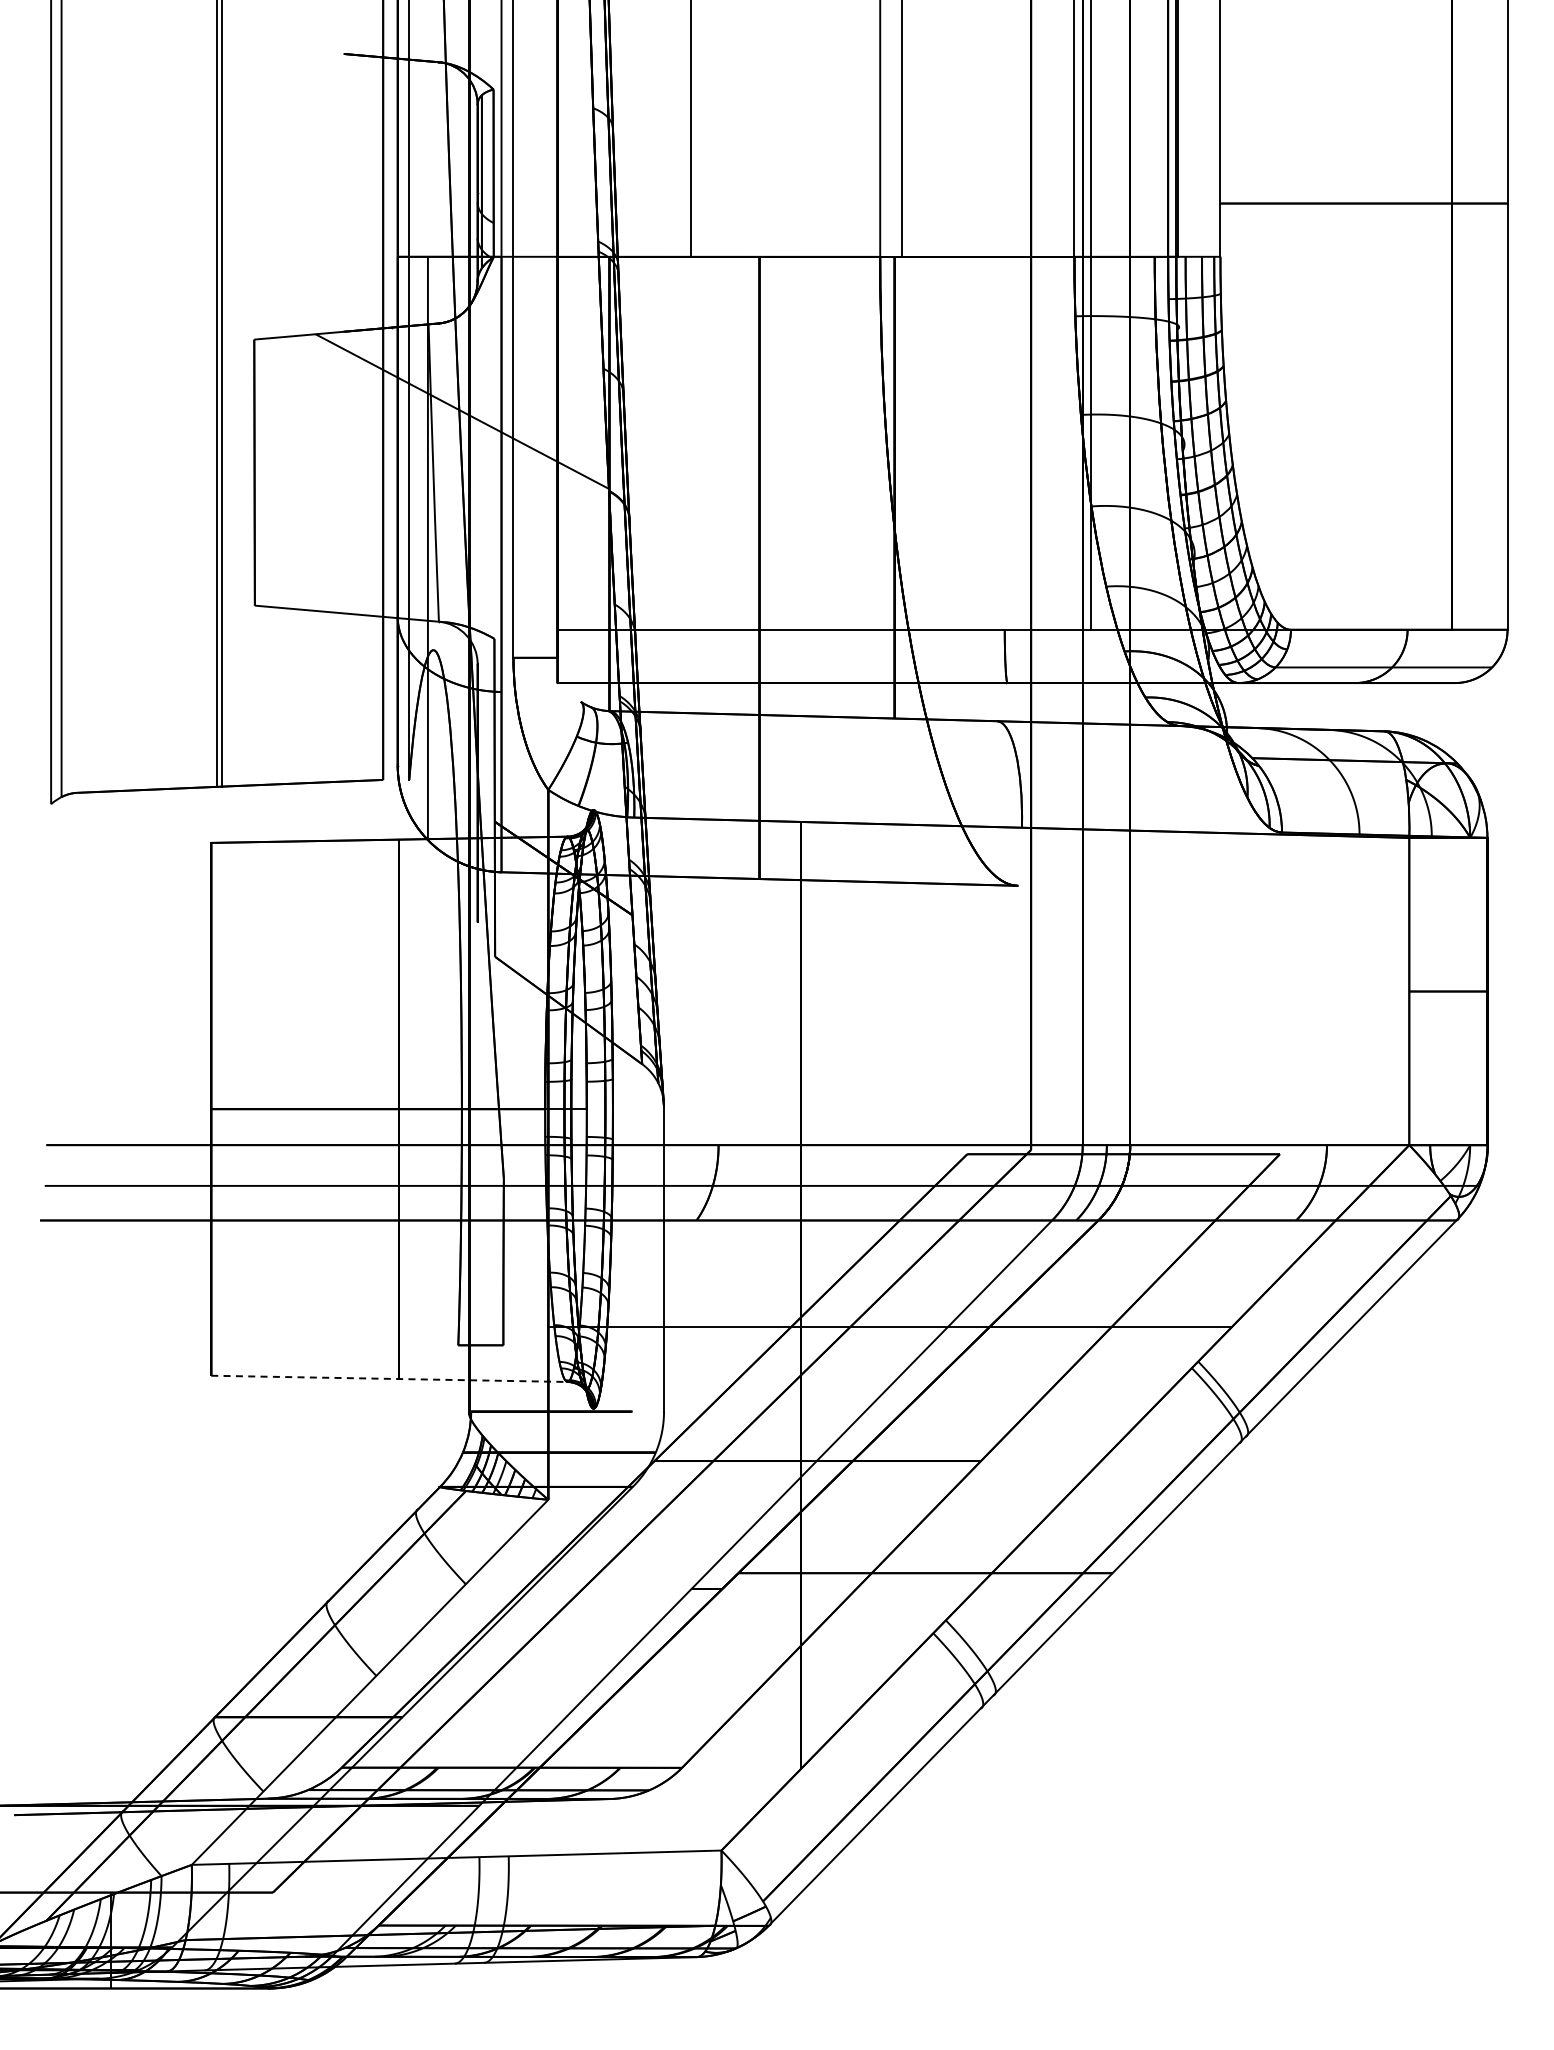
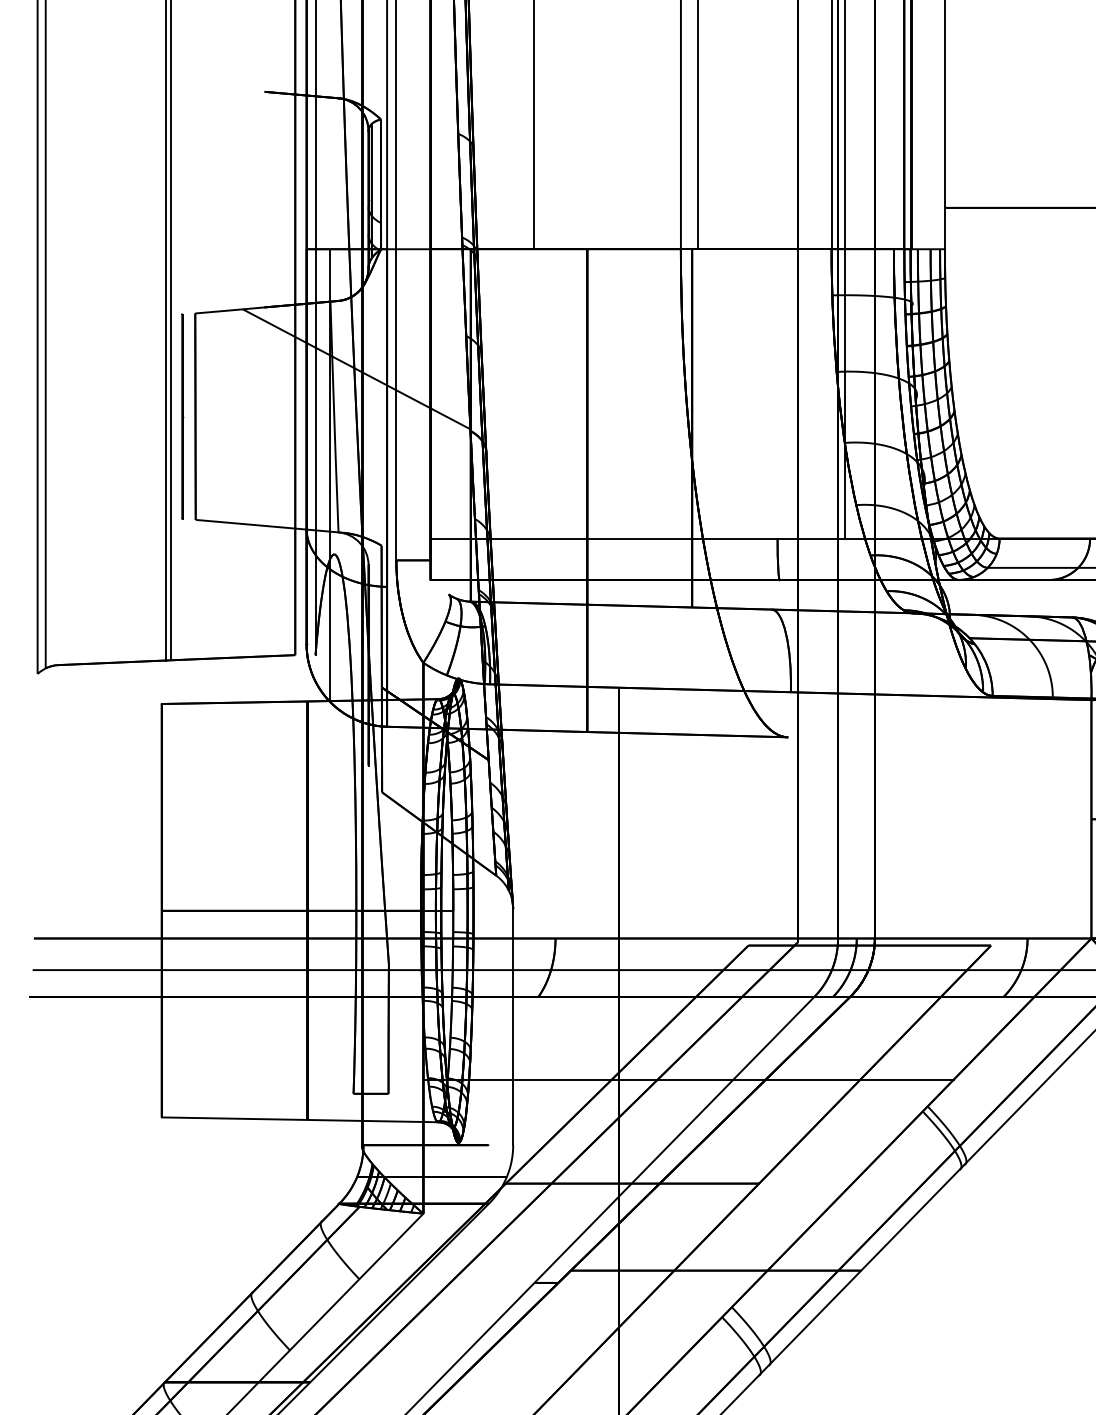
line: (237, 472) -> (182, 416), added
line: (389, 1378) -> (300, 1119), dashed -> solid

